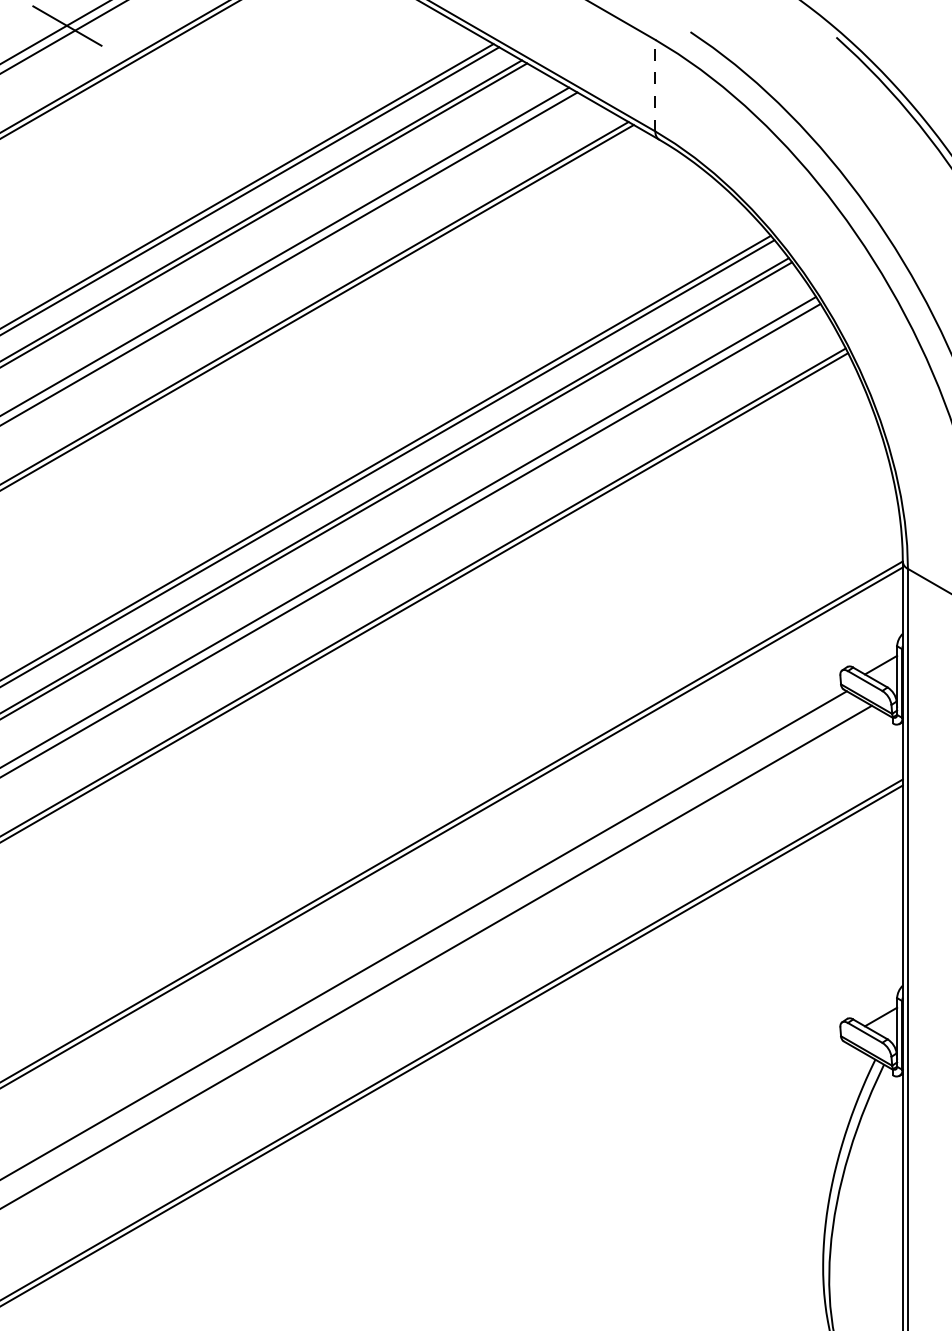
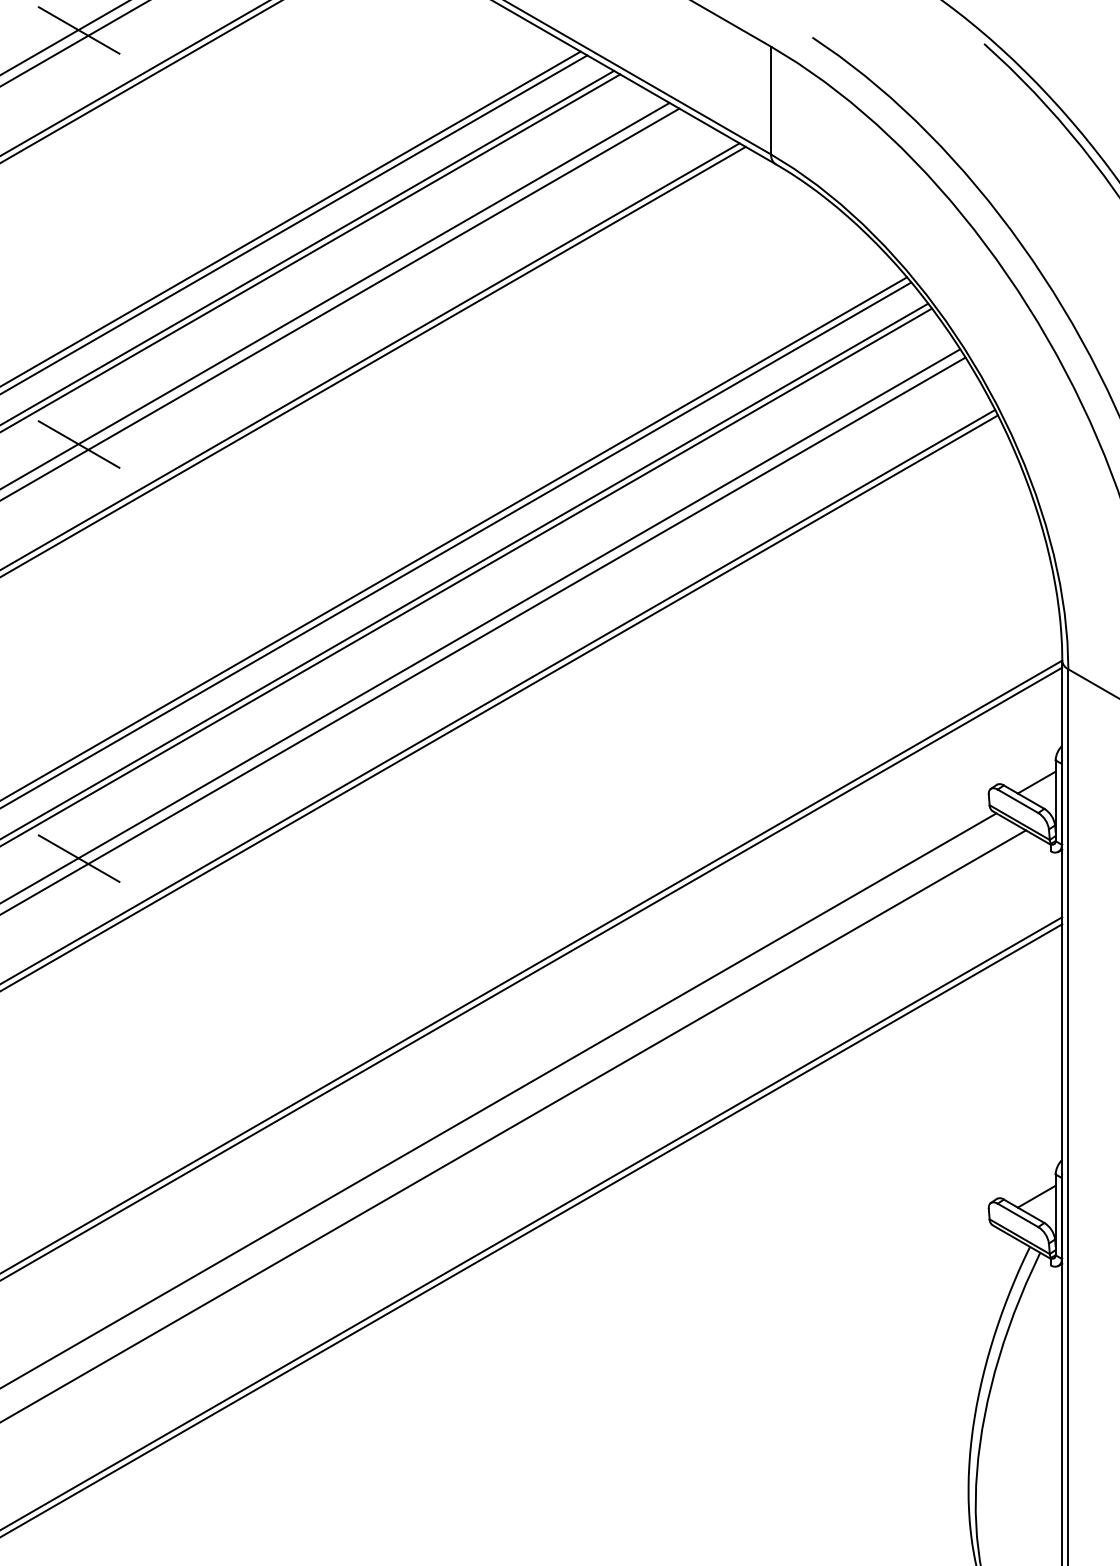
line: (655, 85) -> (771, 100), dashed -> solid
line: (67, 377) -> (79, 444), added
line: (67, 729) -> (79, 858), added

